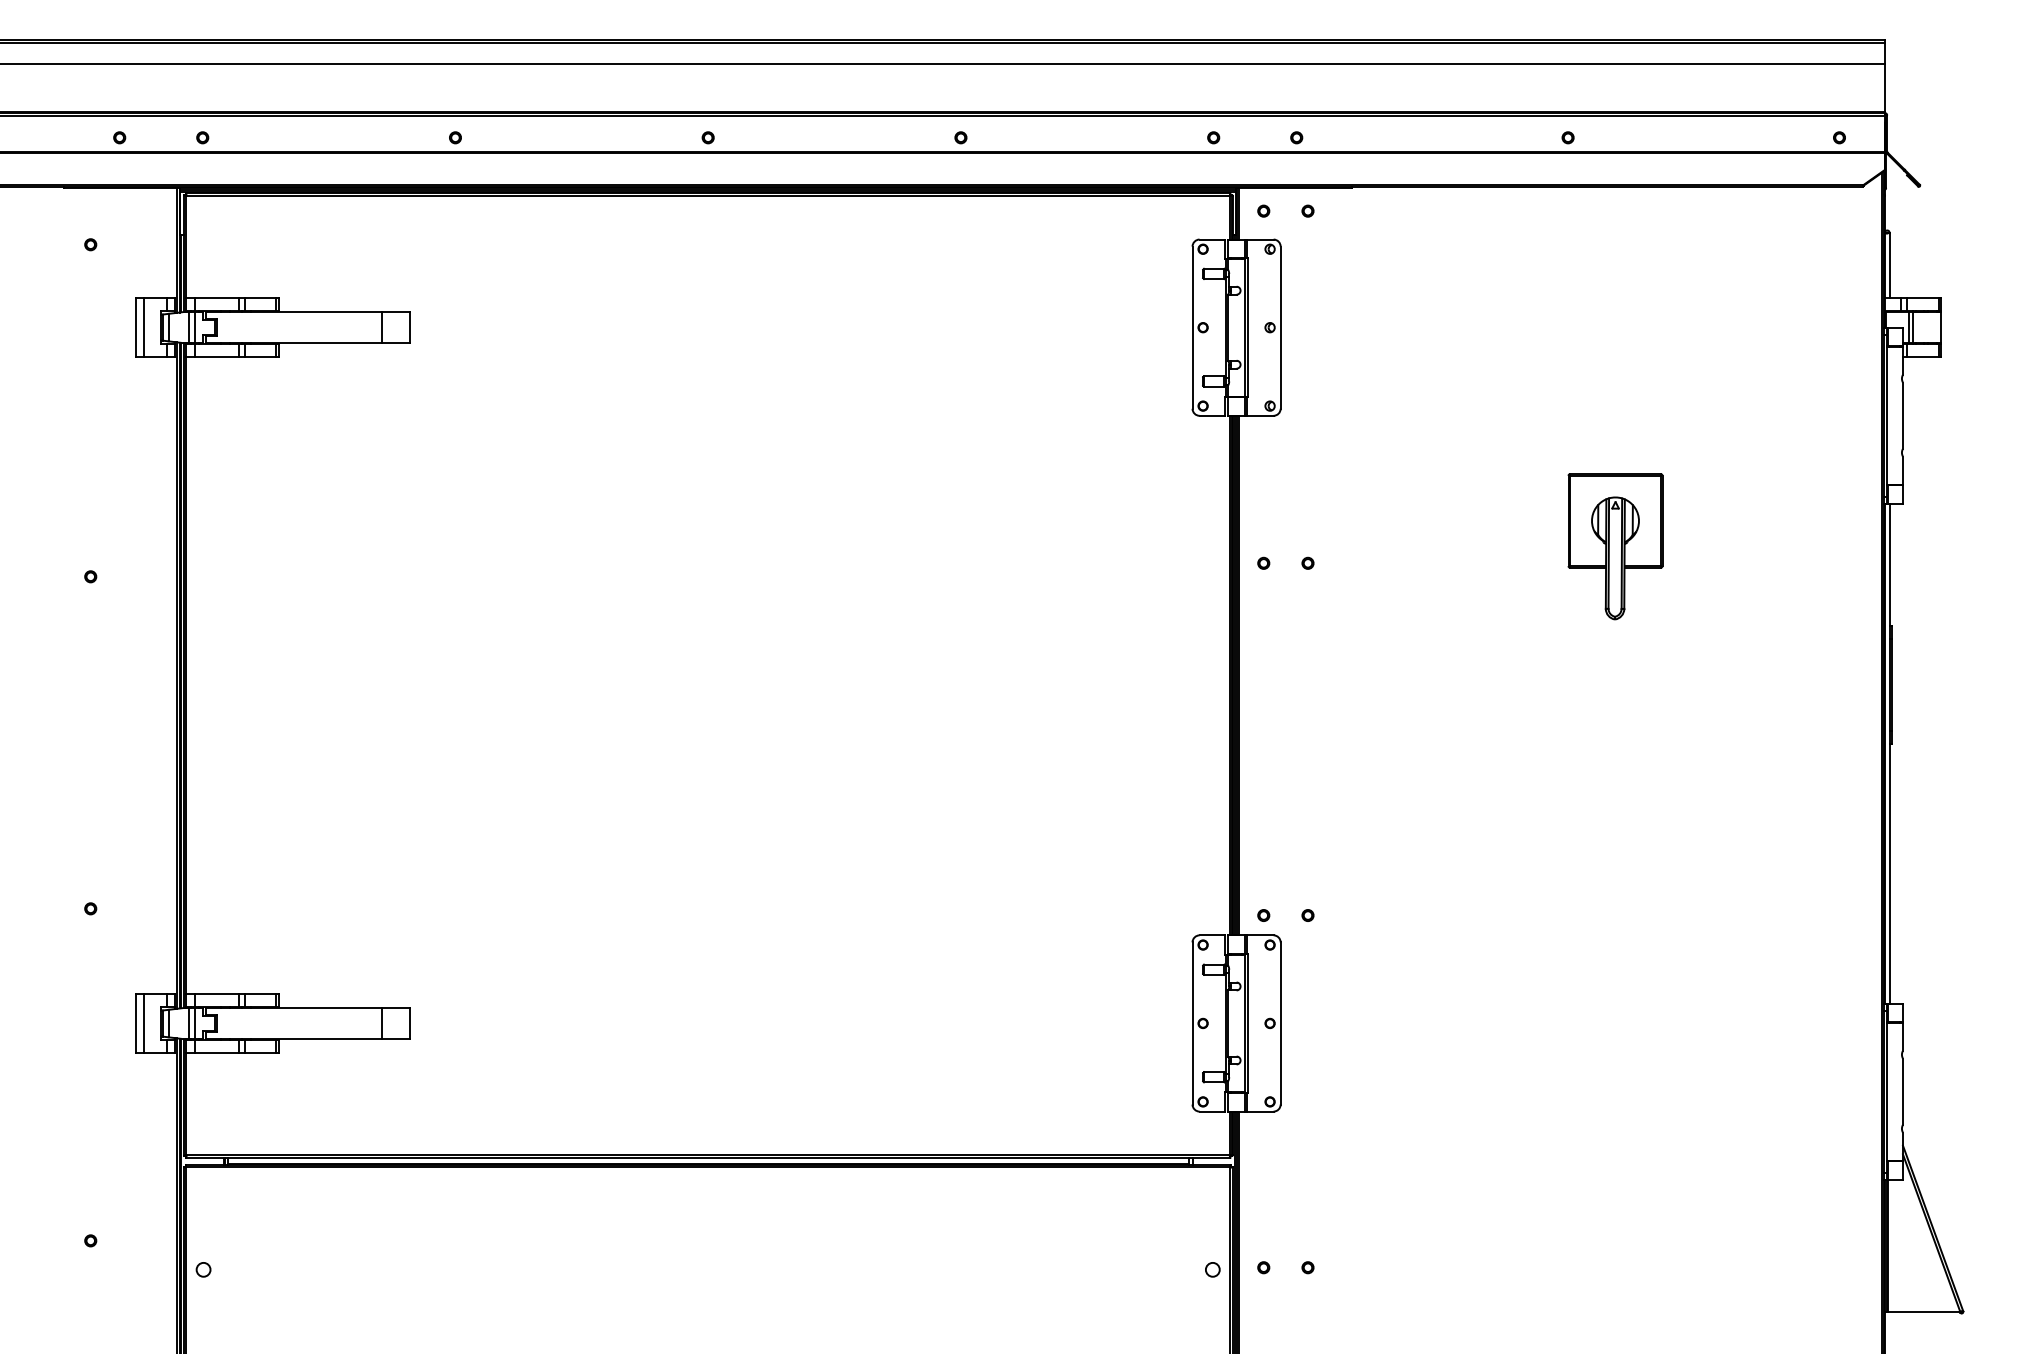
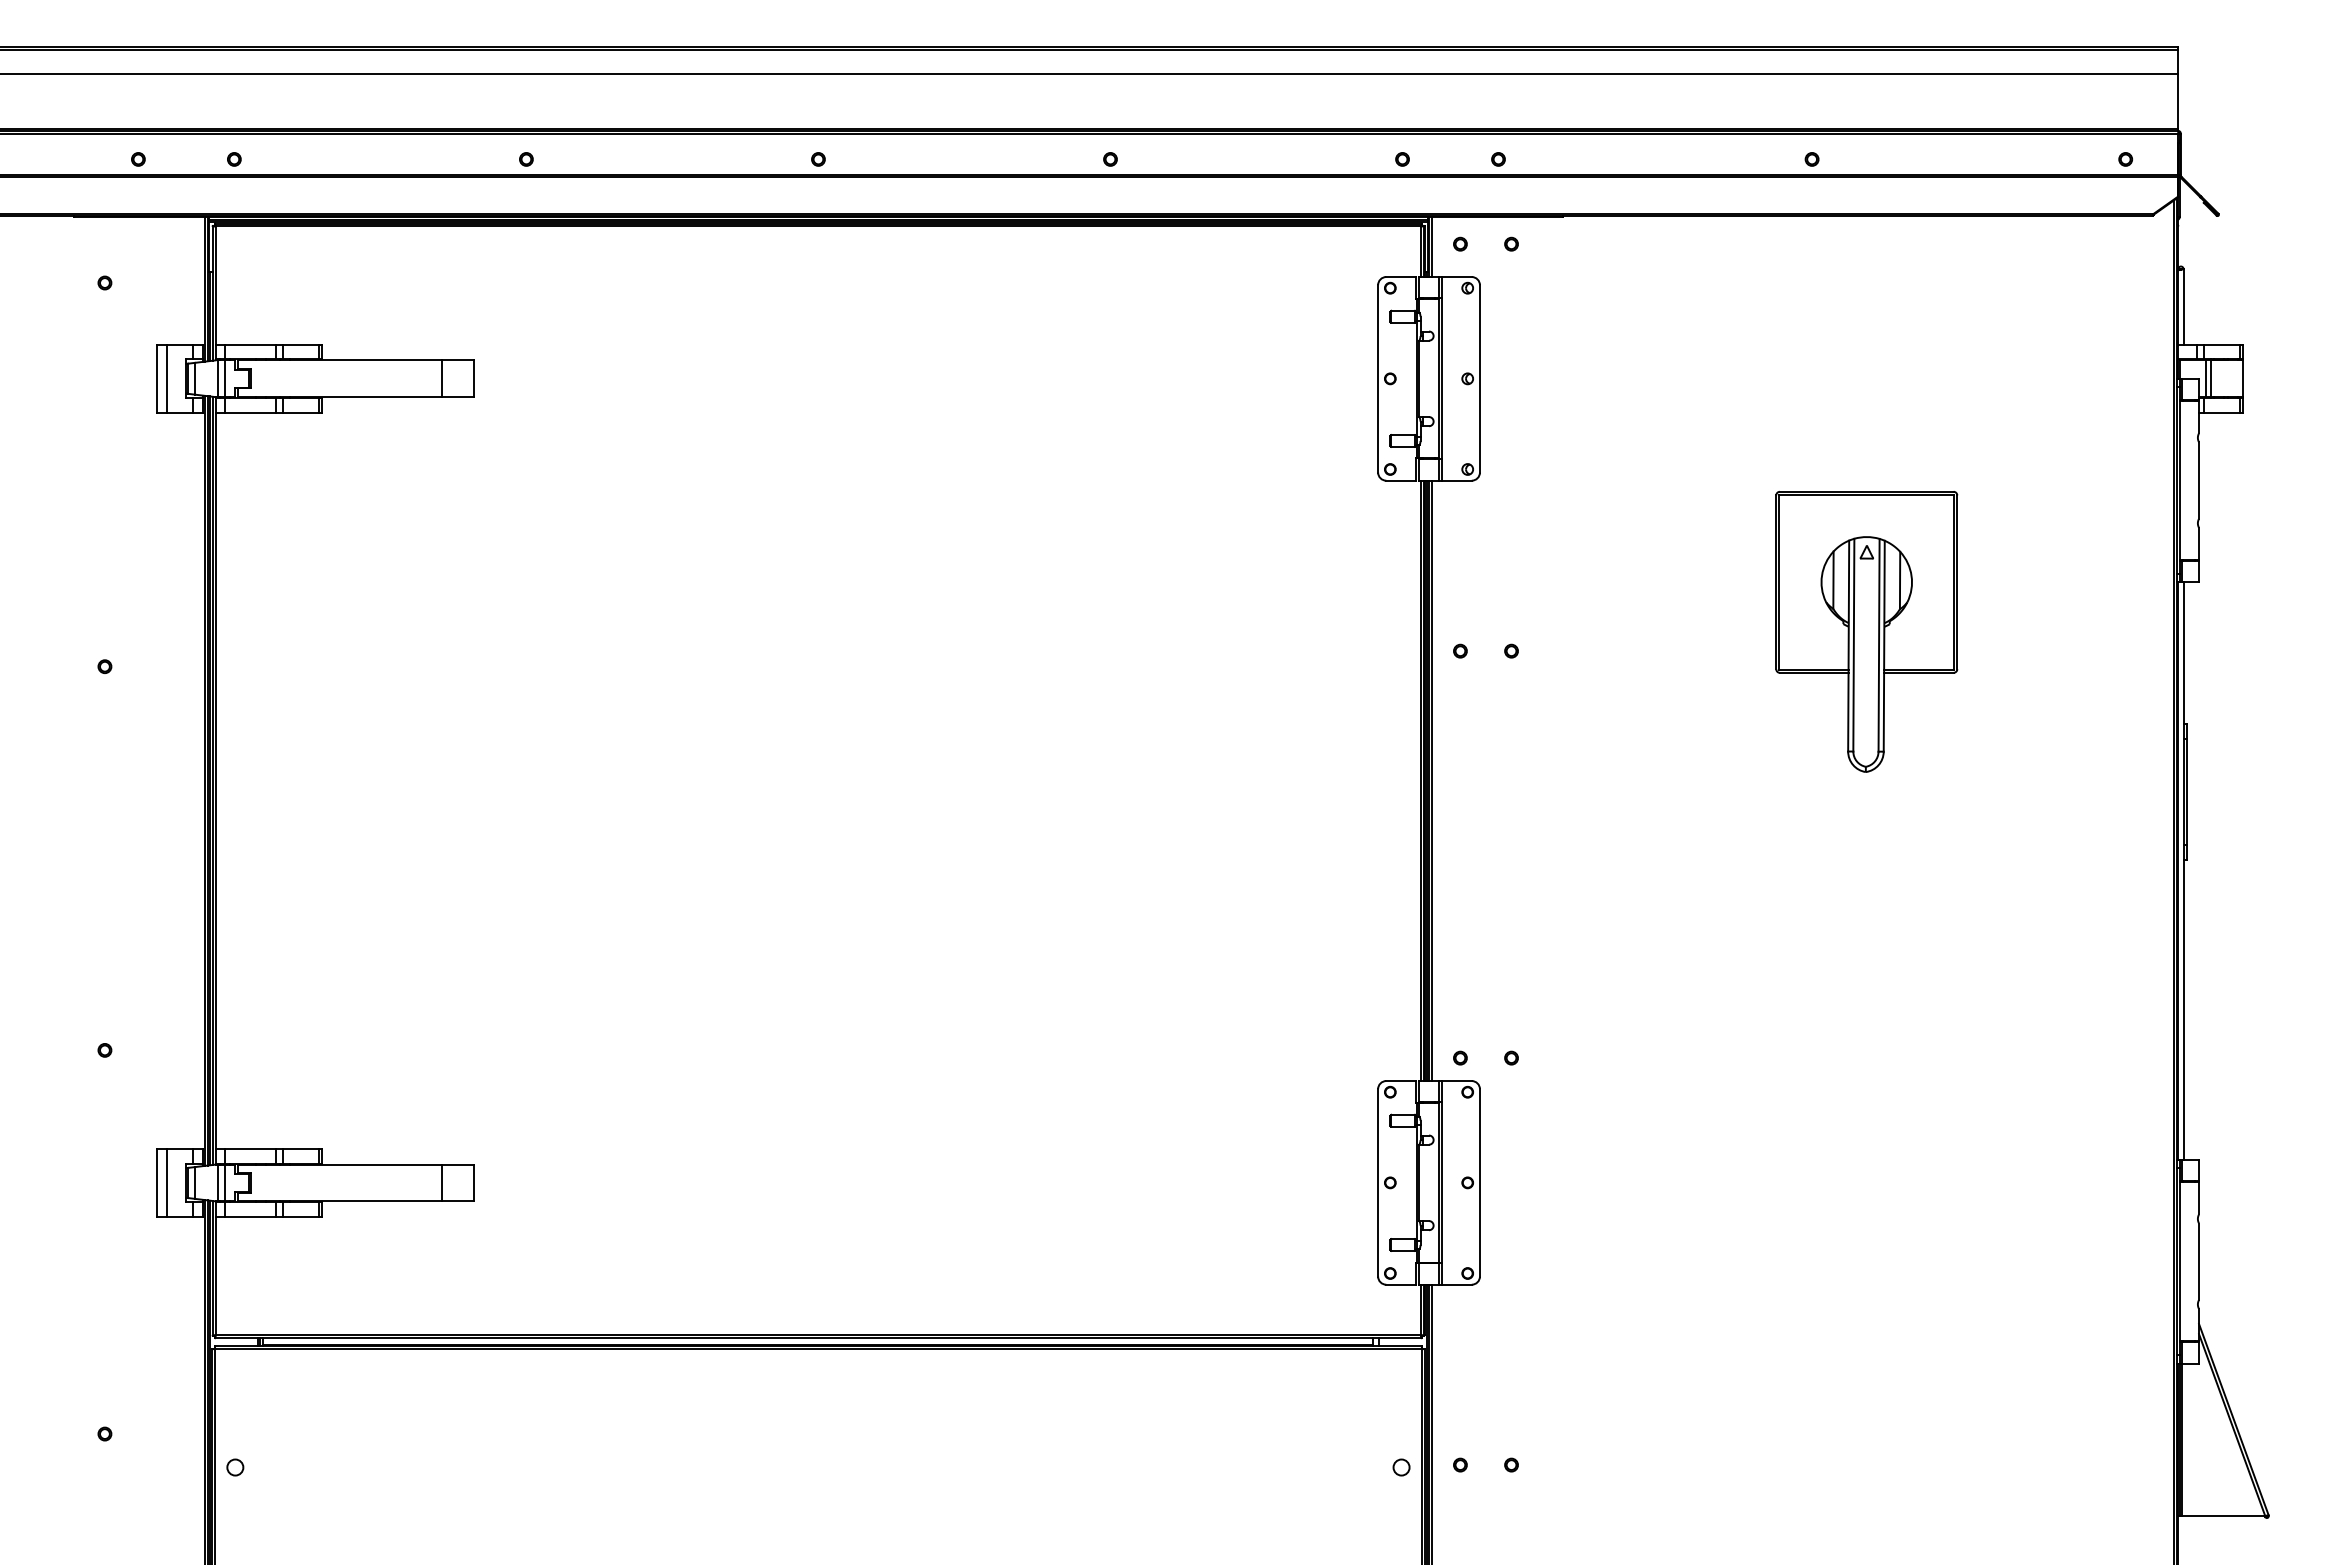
part: (1615, 546) -> (1866, 631), size x1.67

